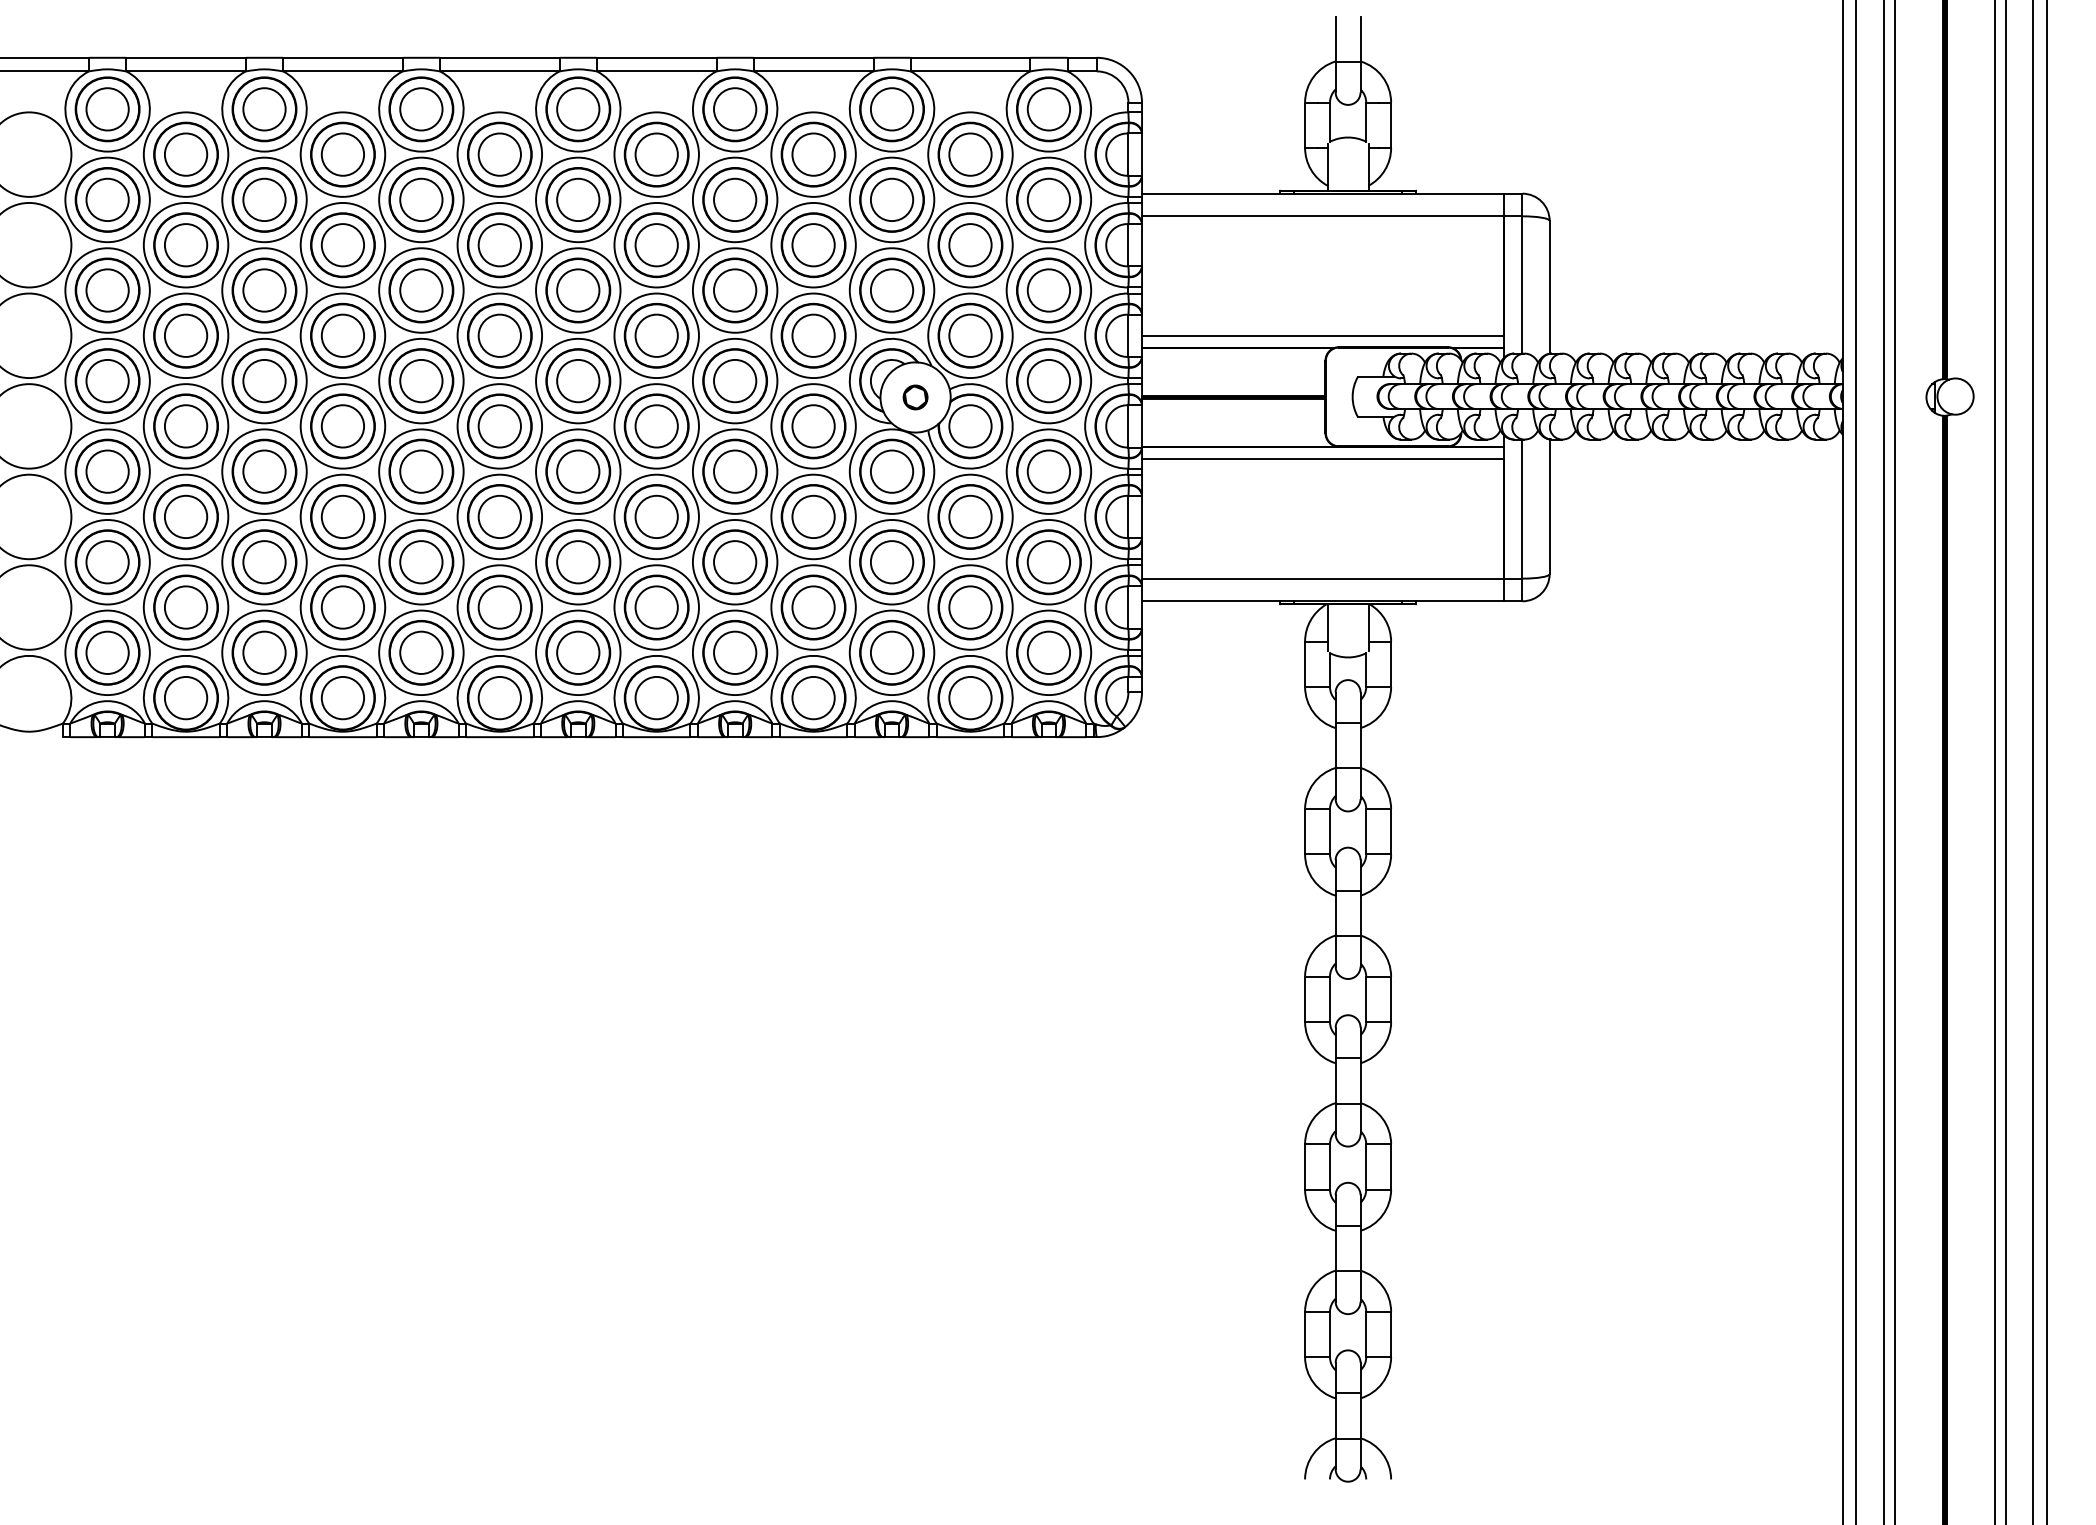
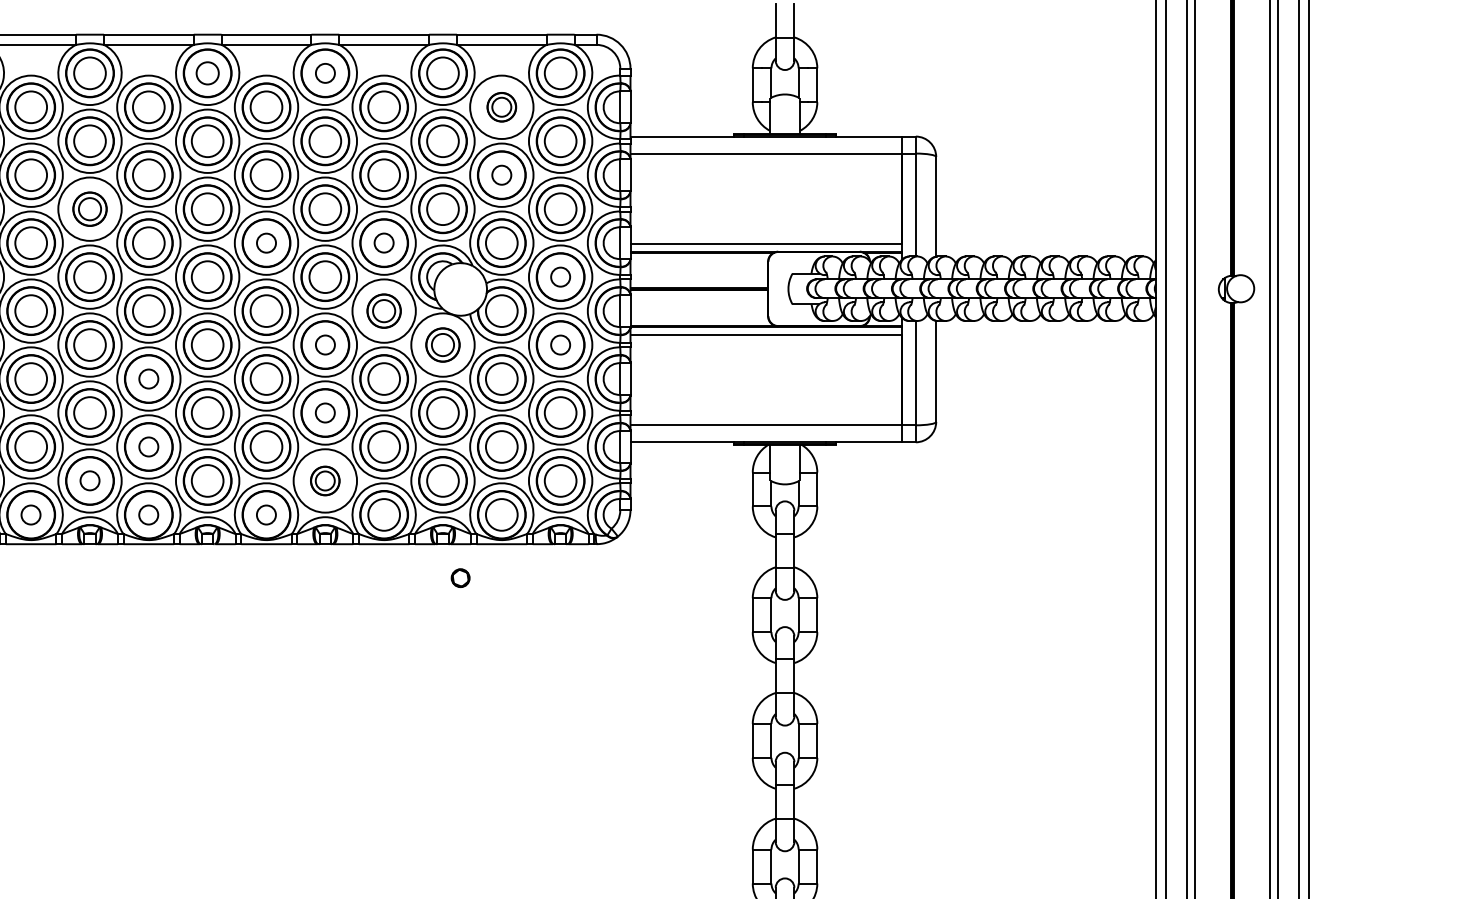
circle: (578, 109) -> (207, 73), size x0.7
circle: (735, 109) -> (325, 73), size x0.6
part: (970, 154) -> (501, 107), size x0.6
circle: (970, 245) -> (501, 175), size x0.6
part: (421, 290) -> (90, 209), size x0.7
circle: (656, 335) -> (266, 242), size x0.6
circle: (813, 335) -> (384, 242), size x0.6
circle: (1048, 380) -> (560, 276), size x0.6
part: (915, 397) -> (460, 578), moved
part: (813, 426) -> (384, 311), size x0.7
circle: (735, 471) -> (325, 344), size x0.6
part: (891, 471) -> (442, 344), size x0.7
circle: (1048, 471) -> (560, 344), size x0.6
circle: (499, 516) -> (148, 378), size x0.6
circle: (735, 562) -> (325, 413), size x0.6
circle: (499, 607) -> (148, 446), size x0.6
circle: (421, 652) -> (90, 480), size x0.6
part: (734, 652) -> (324, 480), size x0.6
circle: (342, 698) -> (30, 515), size x0.6
circle: (499, 698) -> (148, 515), size x0.6
circle: (656, 698) -> (266, 515), size x0.6

